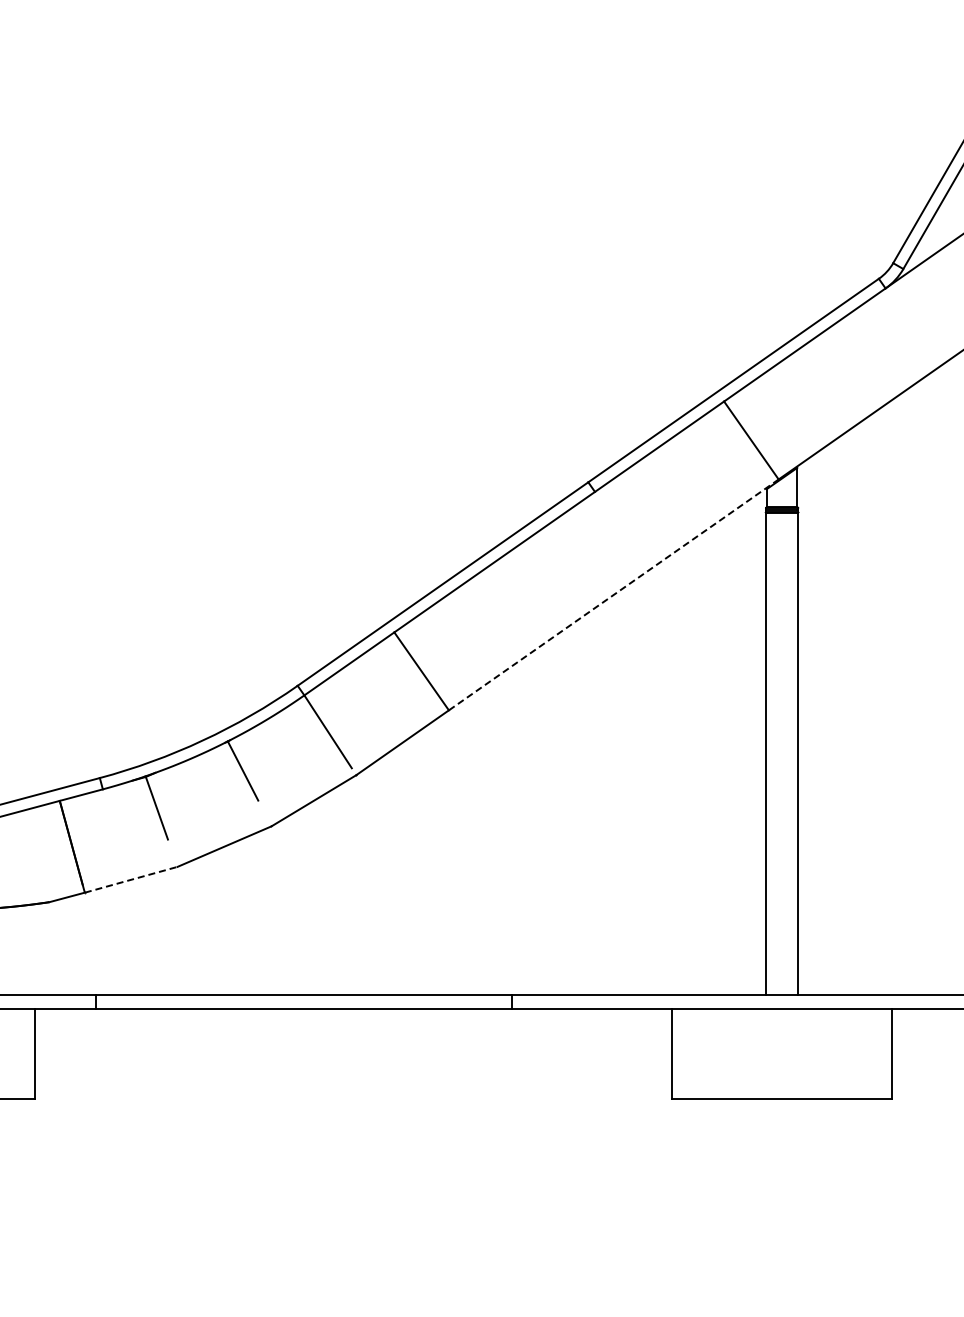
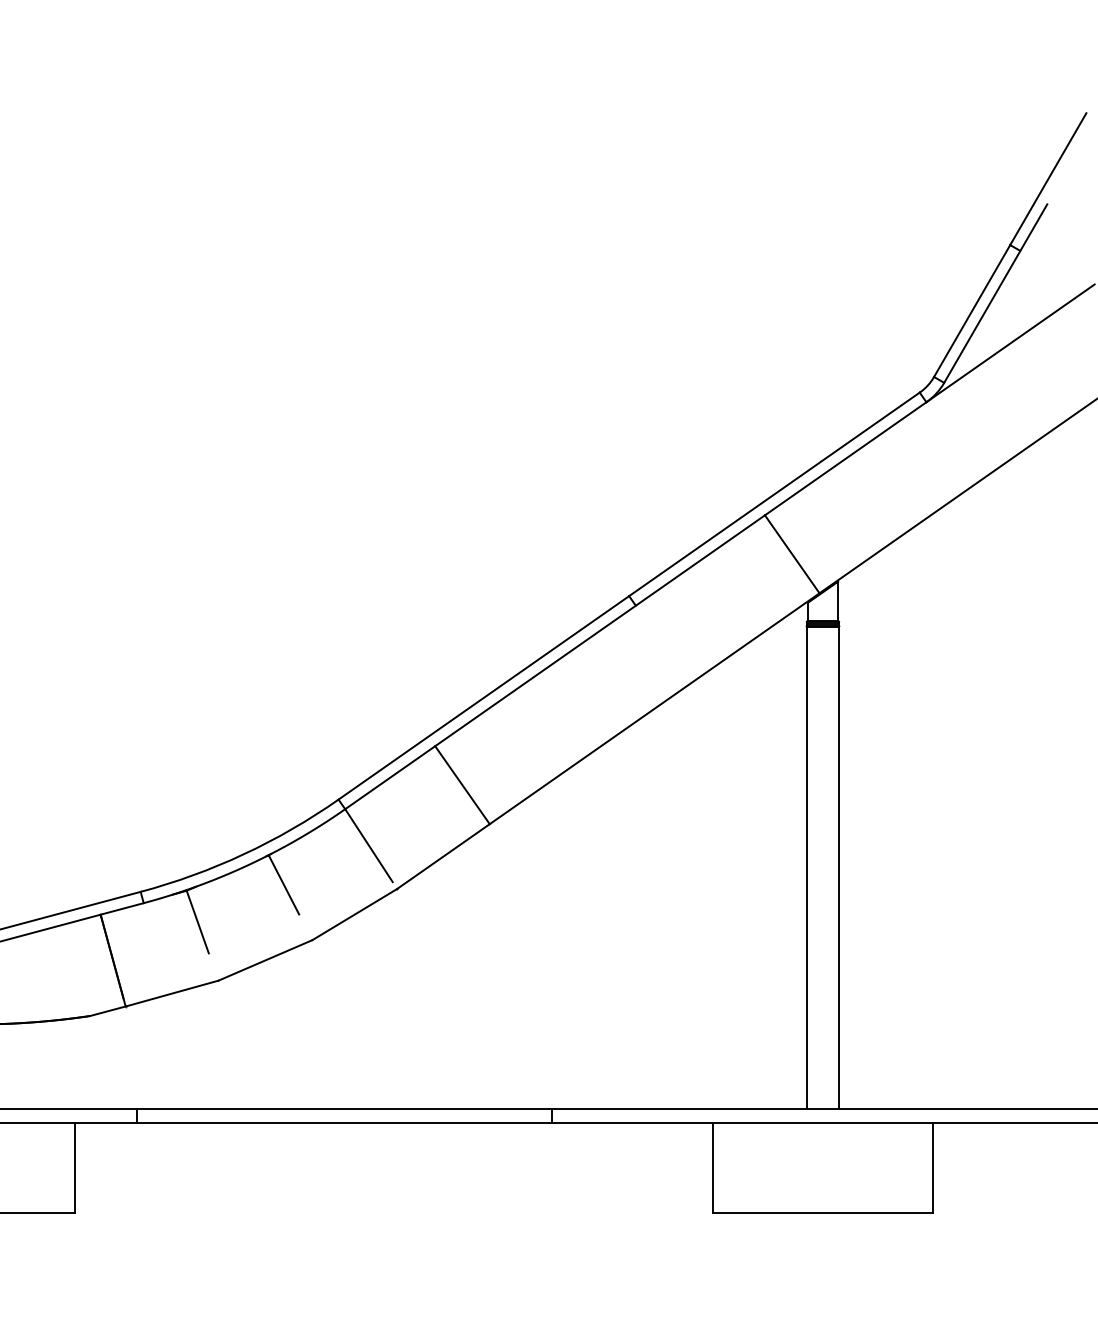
line: (614, 594) -> (655, 708), dashed -> solid
line: (131, 879) -> (172, 993), dashed -> solid

